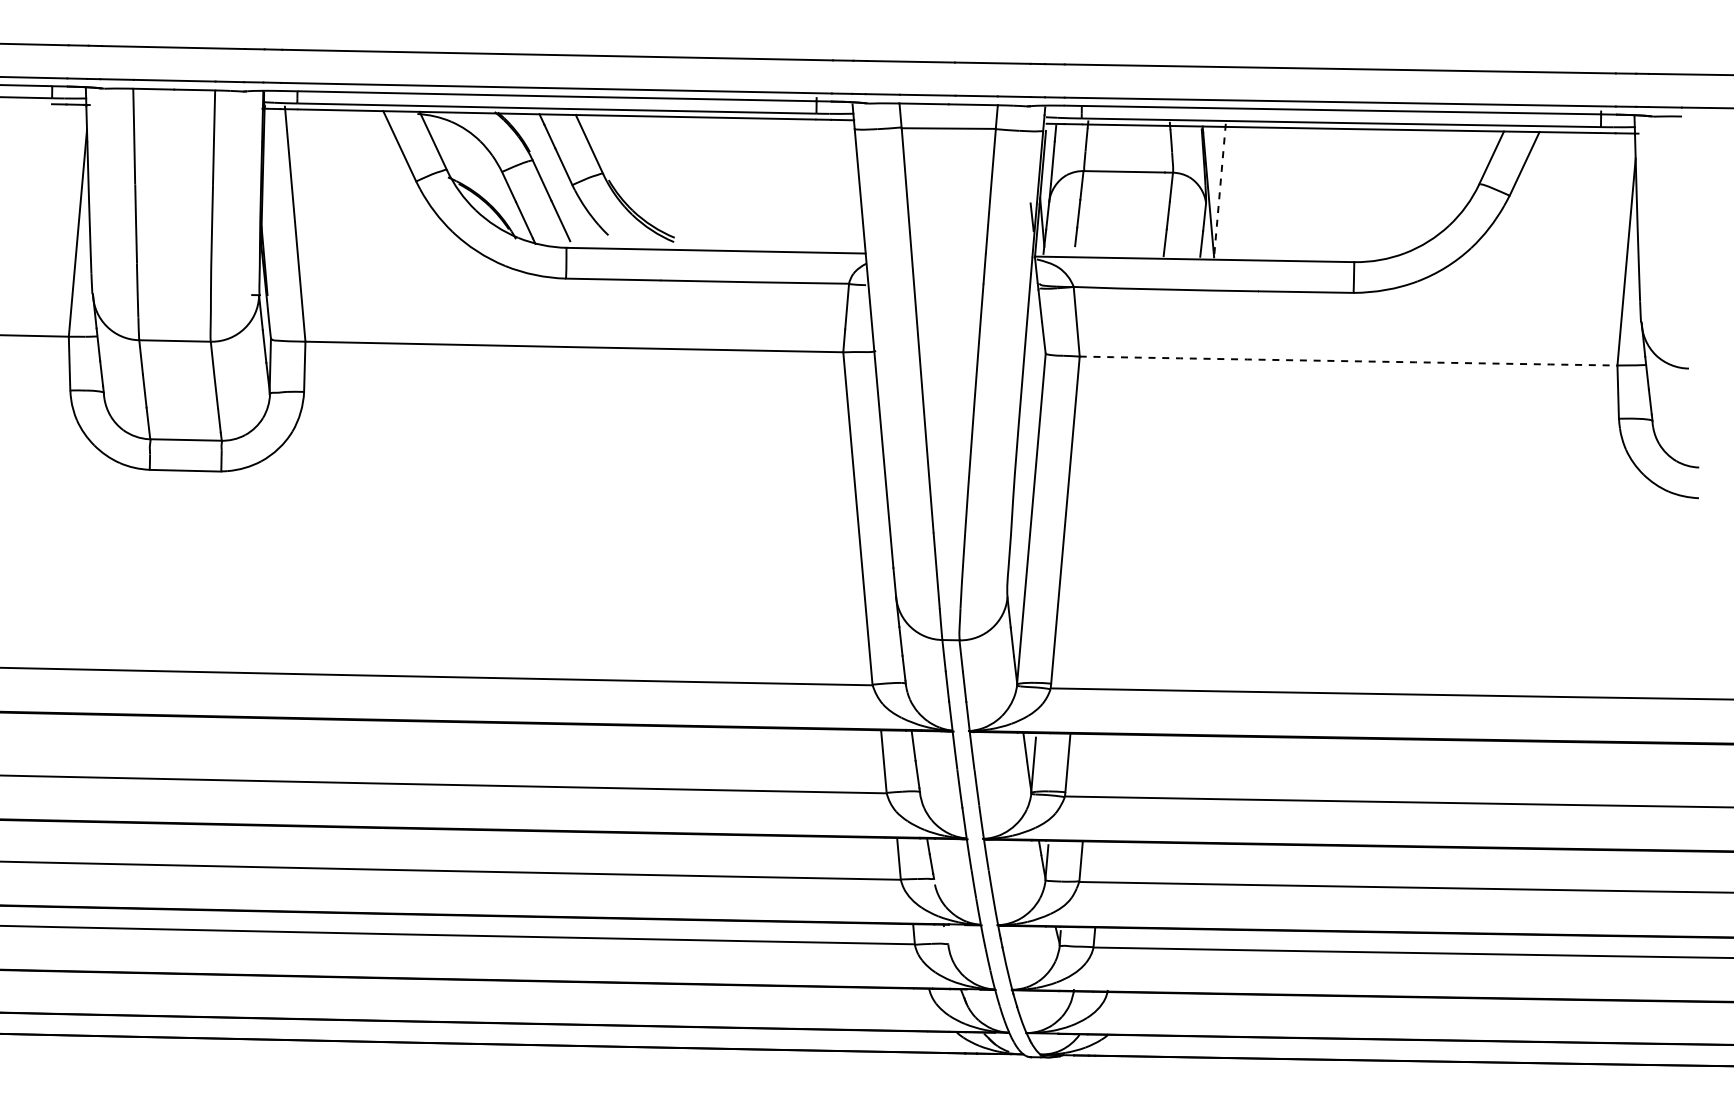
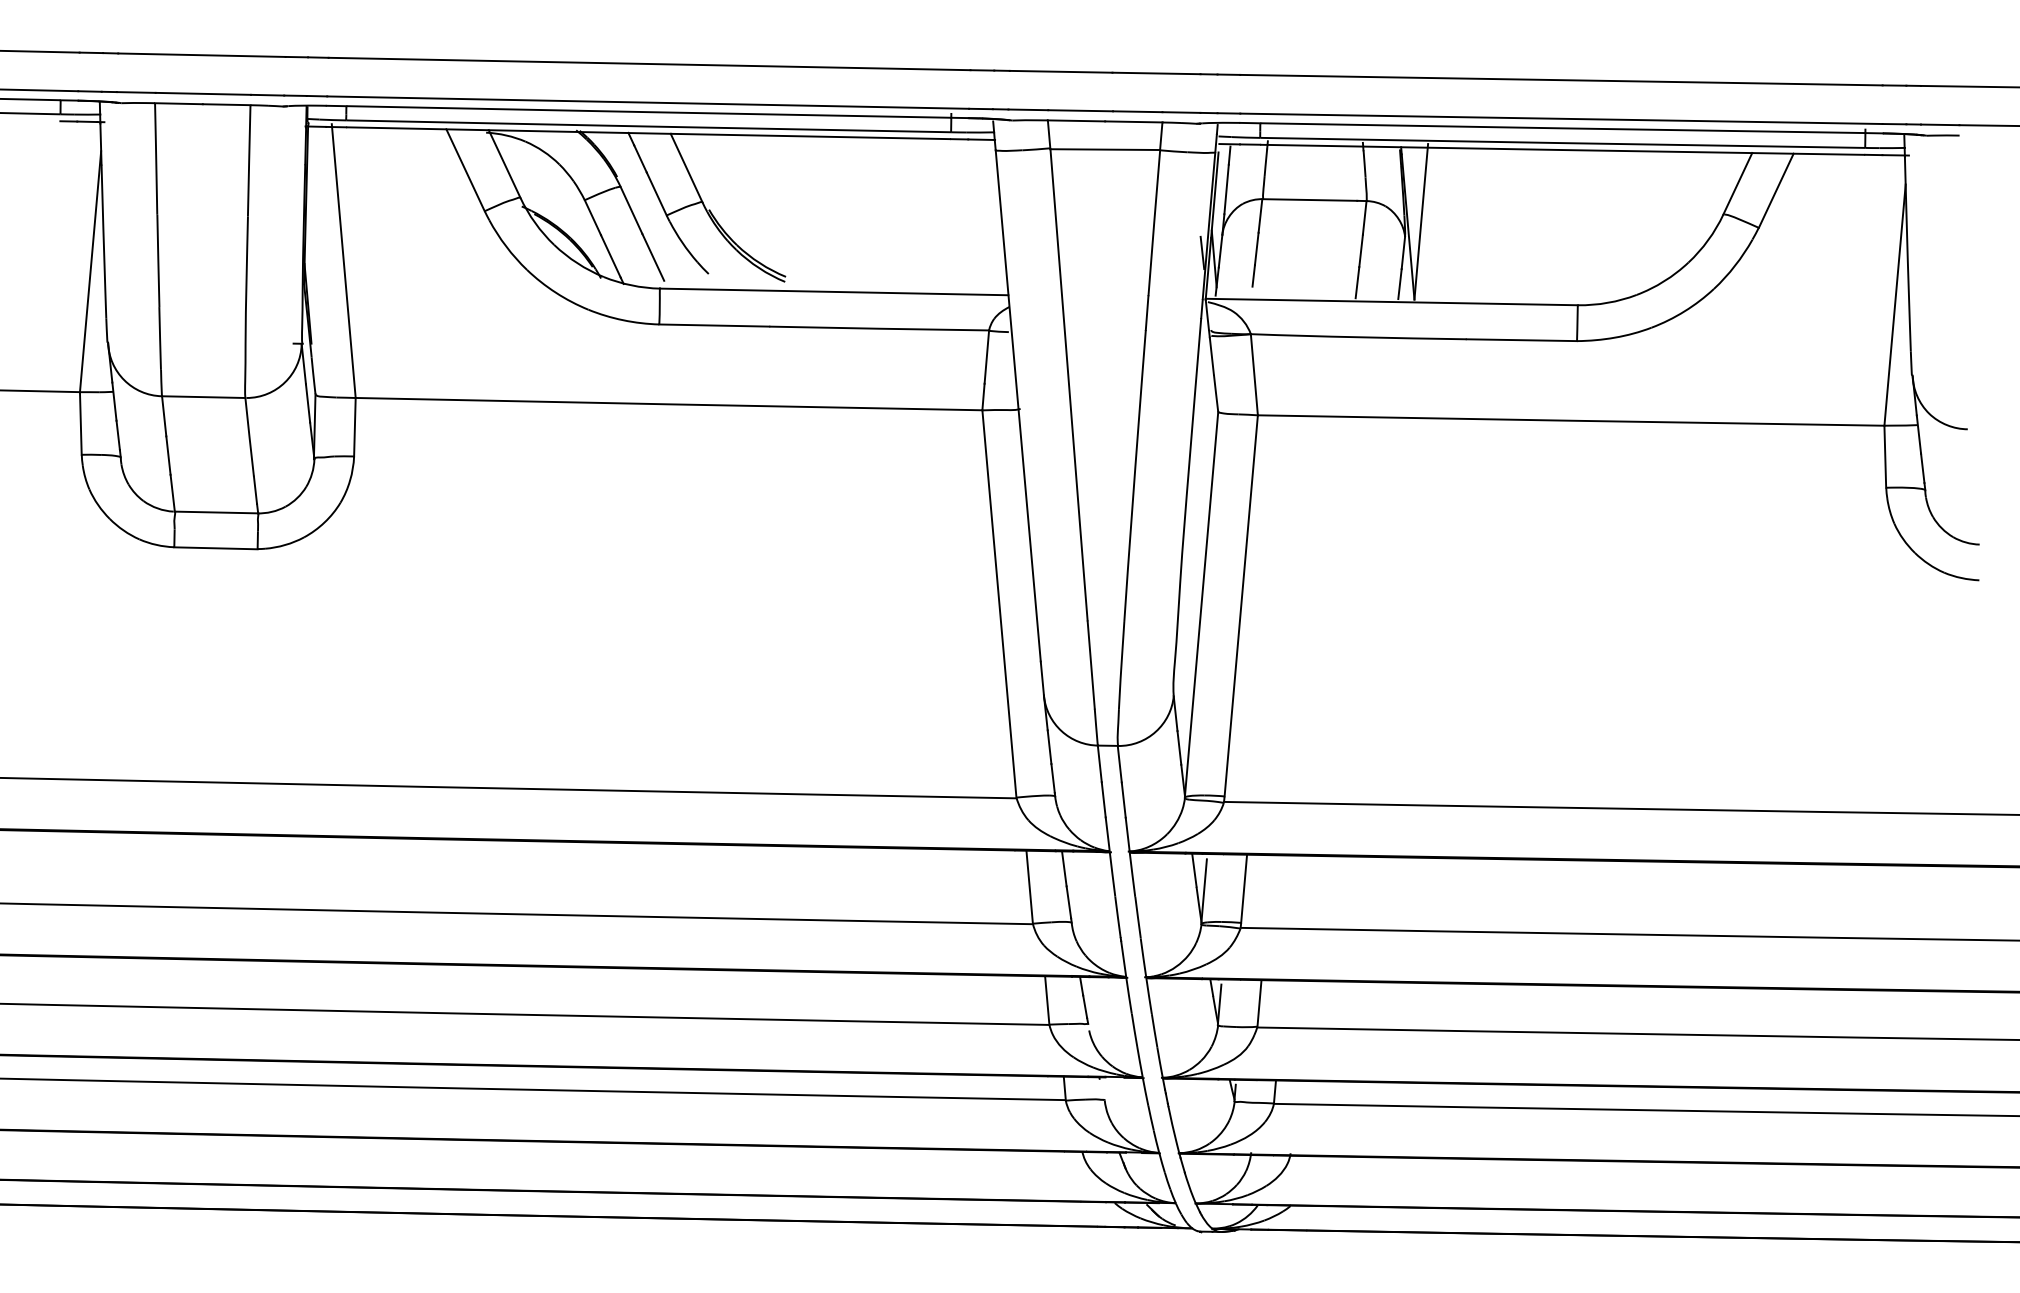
line: (1219, 191) -> (1420, 222), dashed -> solid
arc: (1348, 361) -> (1571, 421), dashed -> solid

